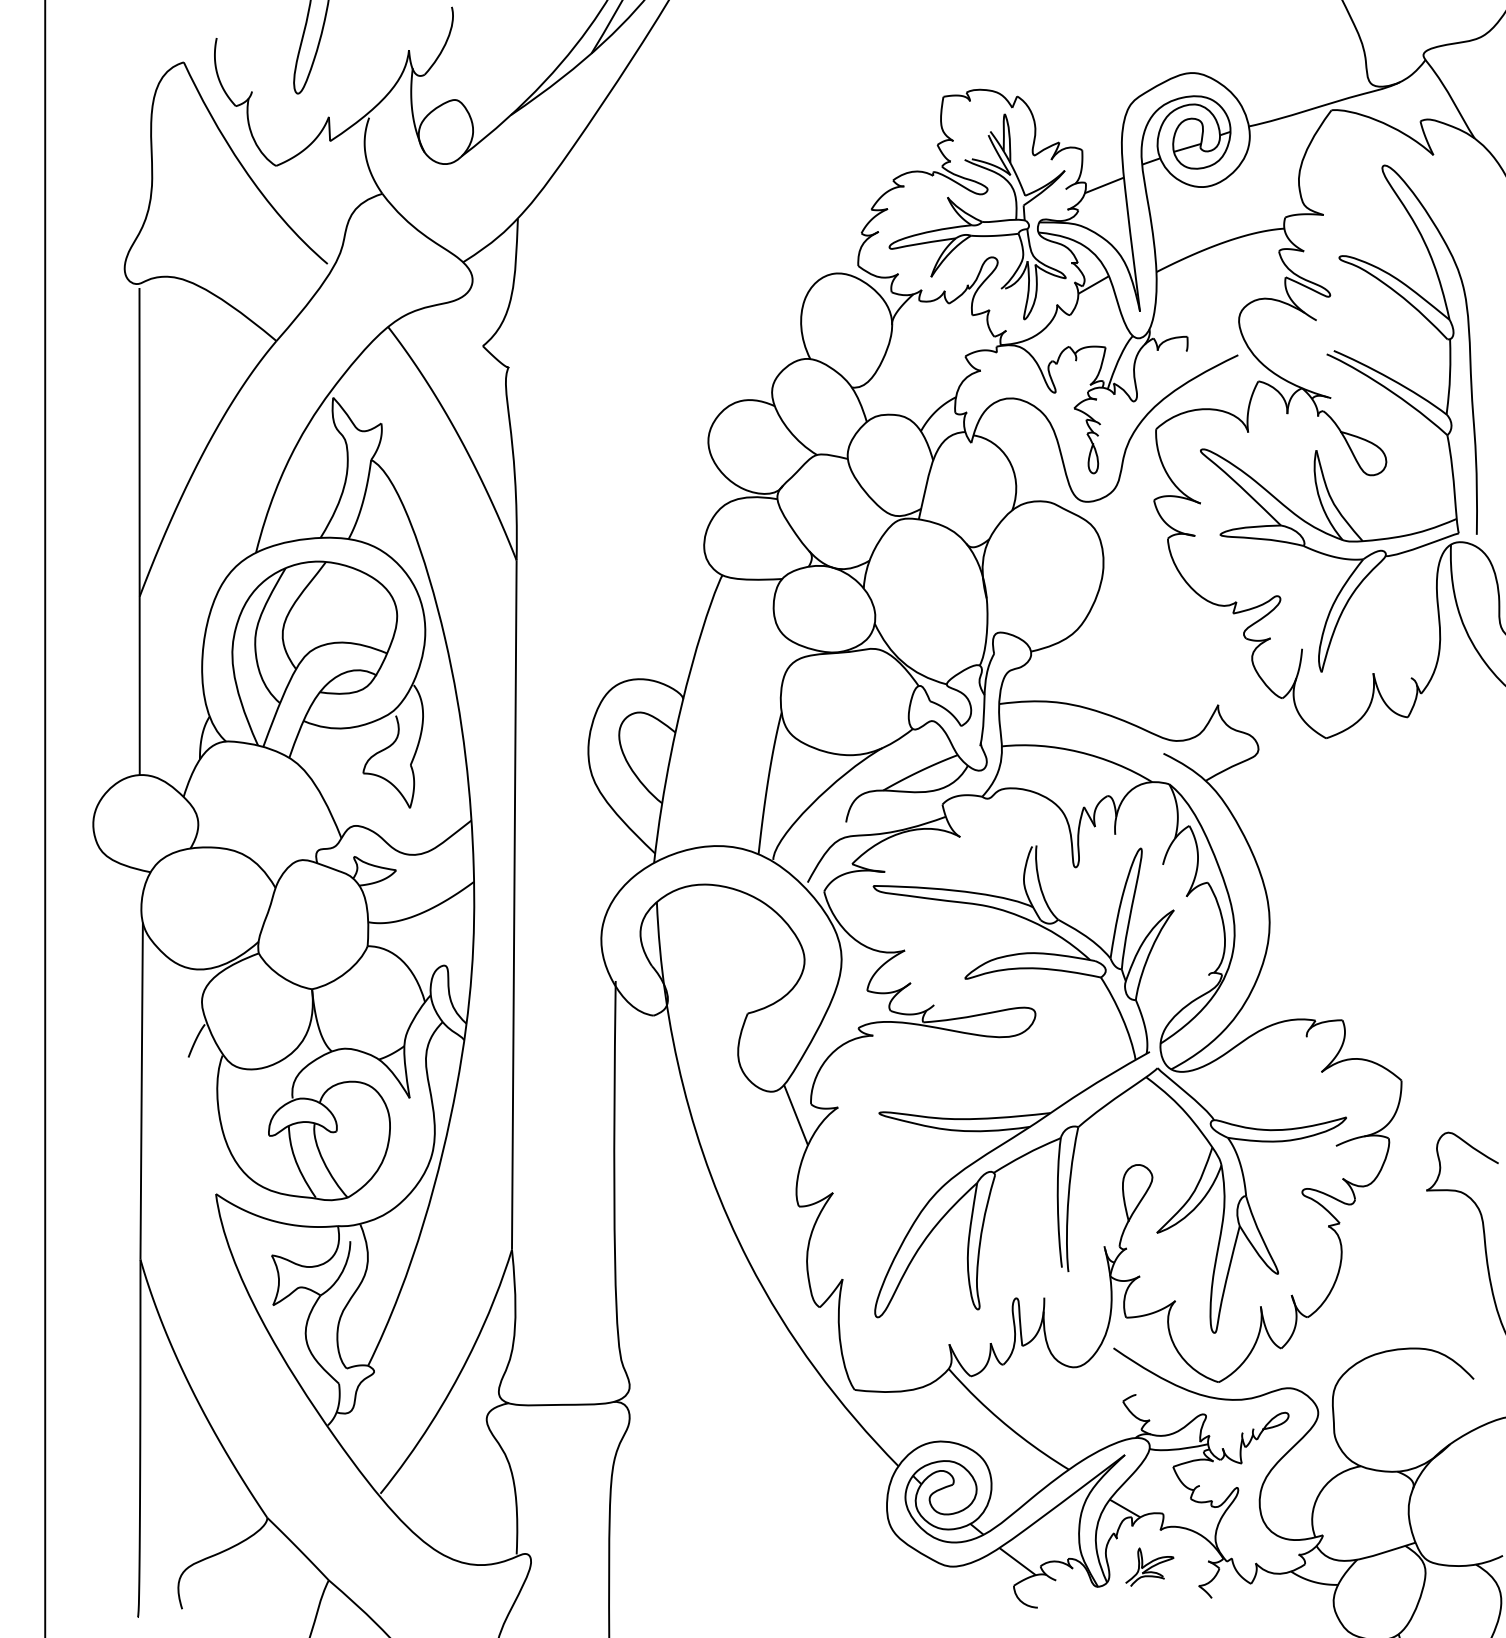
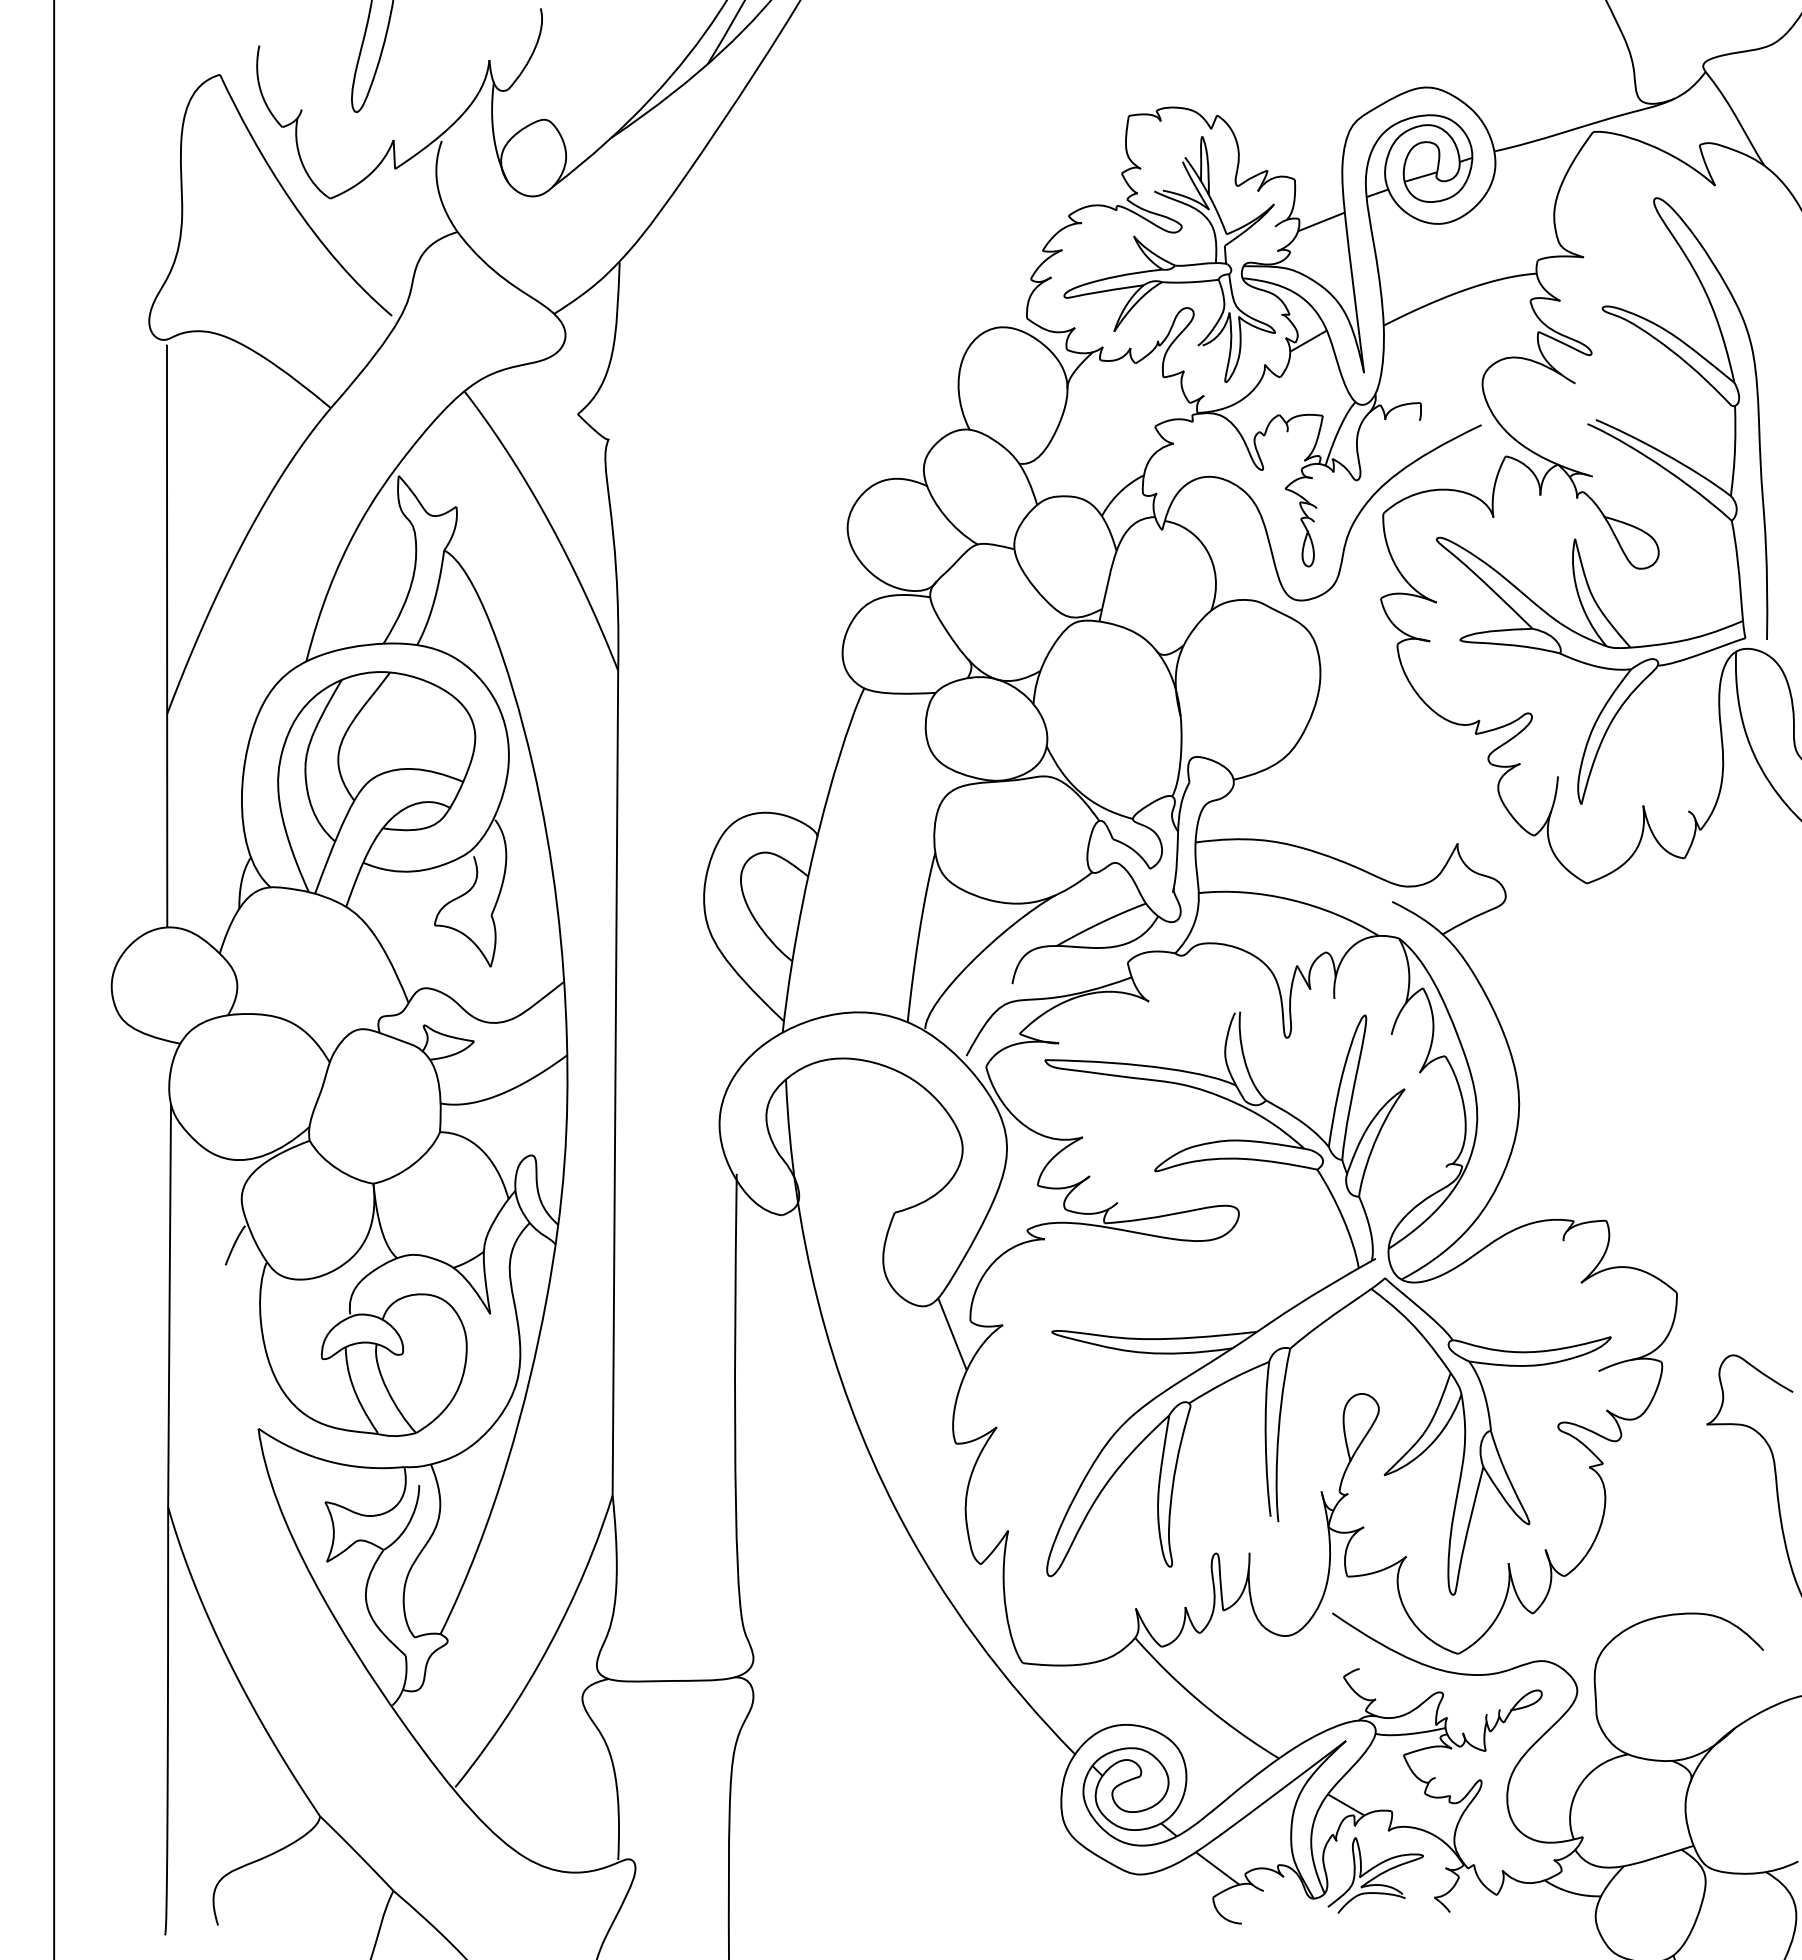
part: (1149, 1567) -> (1375, 1875), size x1.67

